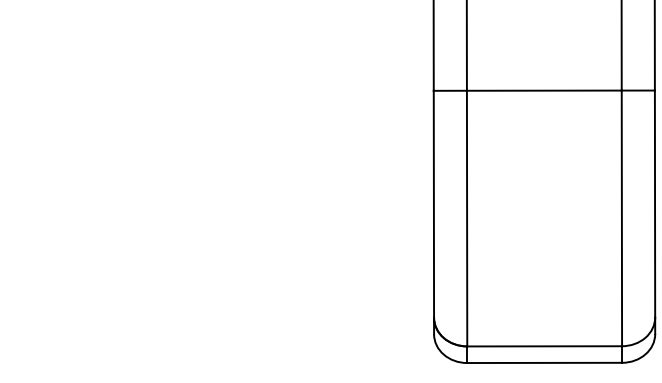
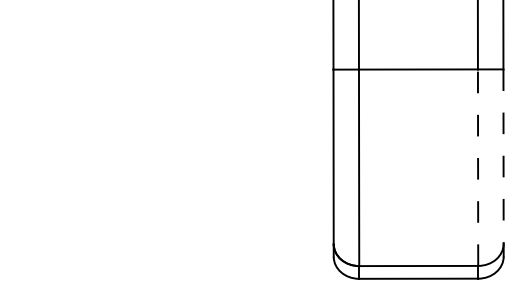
line: (655, 204) -> (503, 156), solid -> dashed
line: (621, 218) -> (477, 167), solid -> dashed

